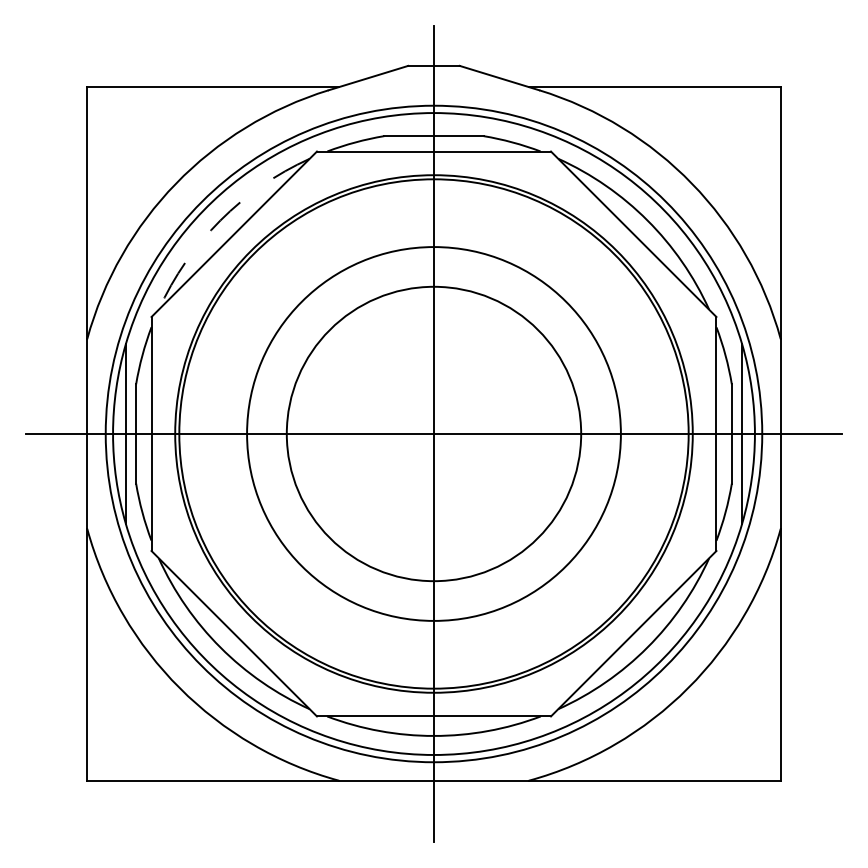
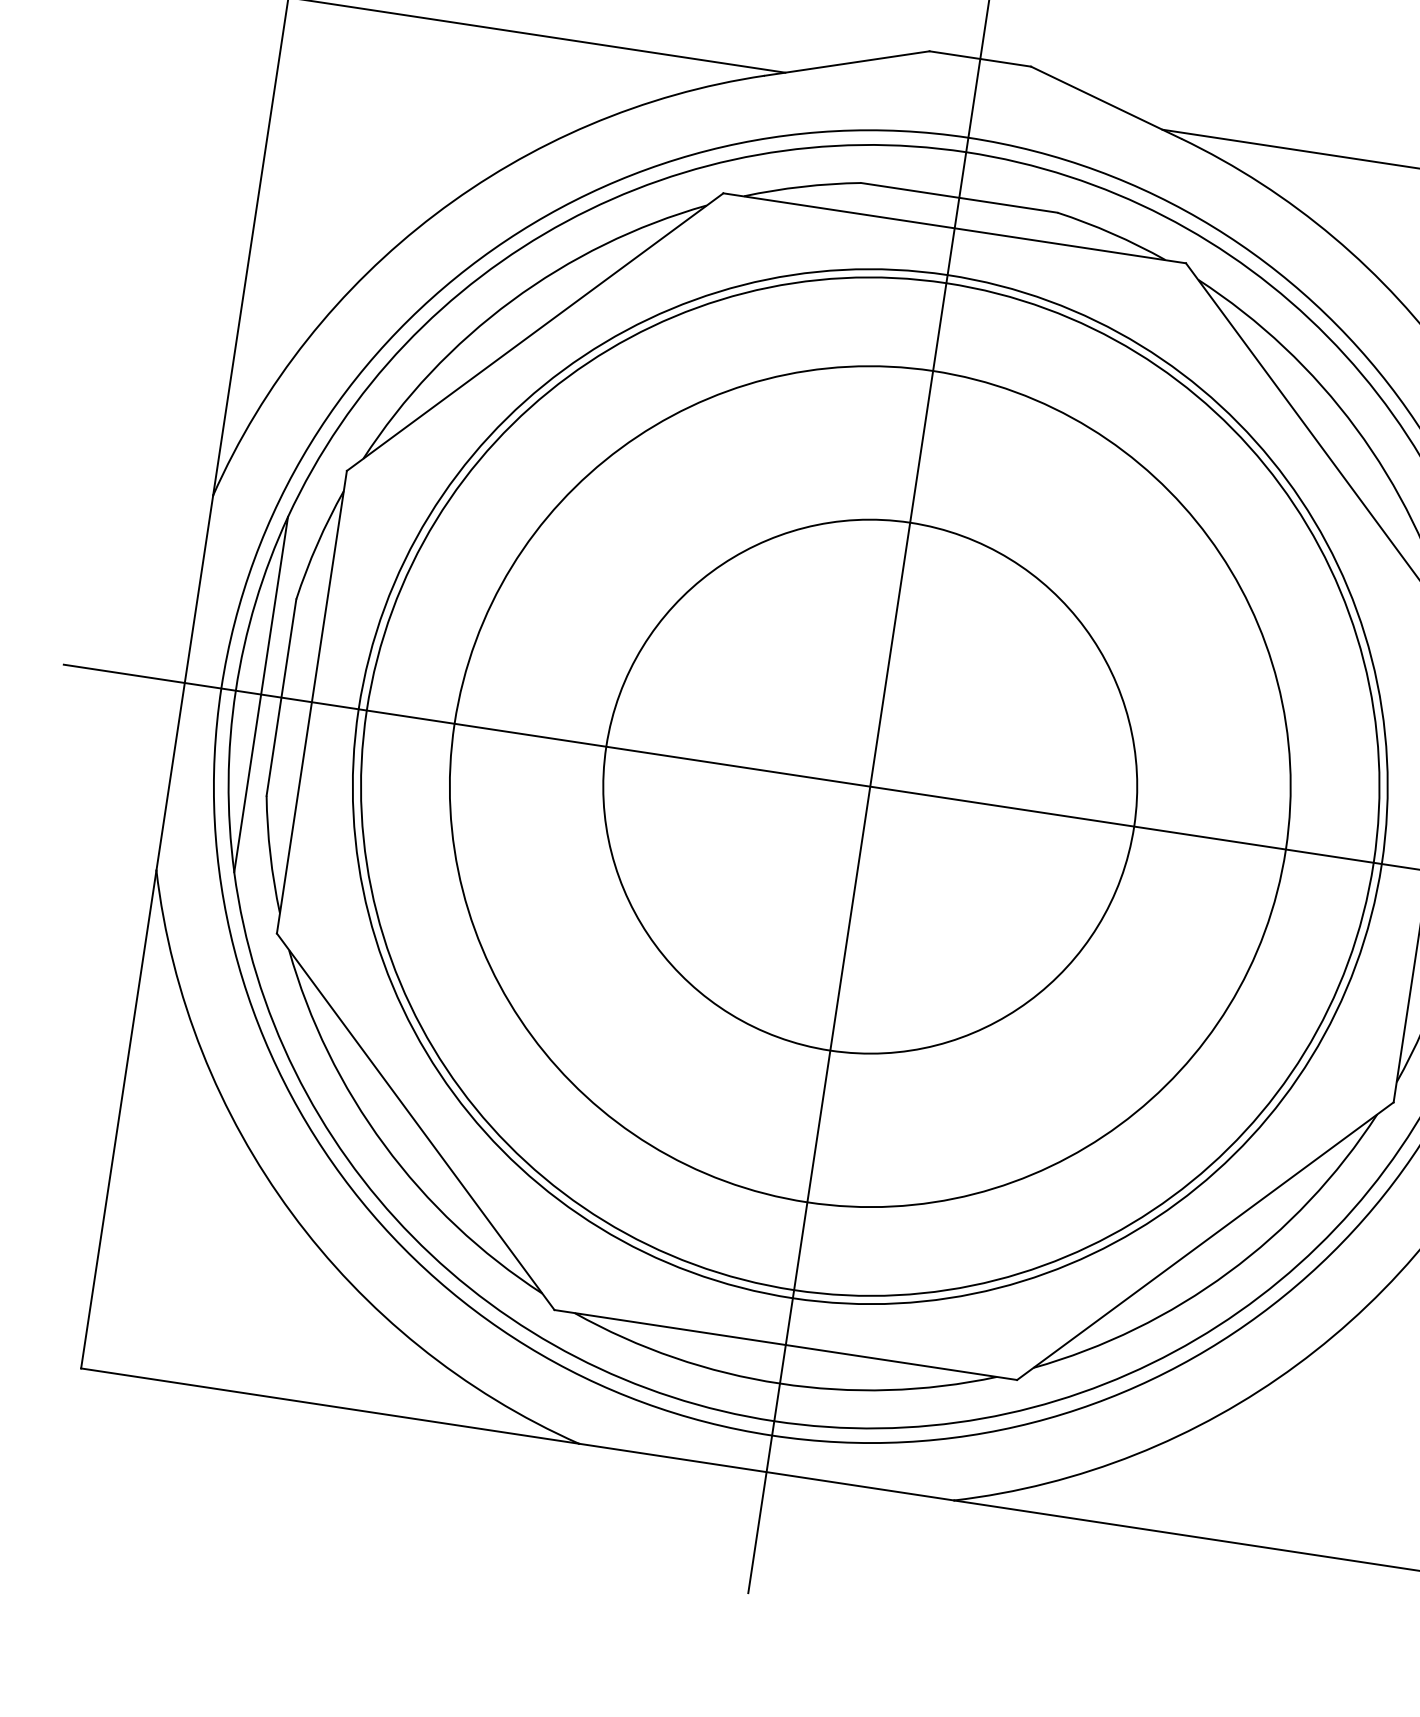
arc: (220, 220) -> (512, 300), dashed -> solid
circle: (433, 433) -> (869, 785), size x0.71
circle: (433, 433) -> (869, 785), size x1.43

